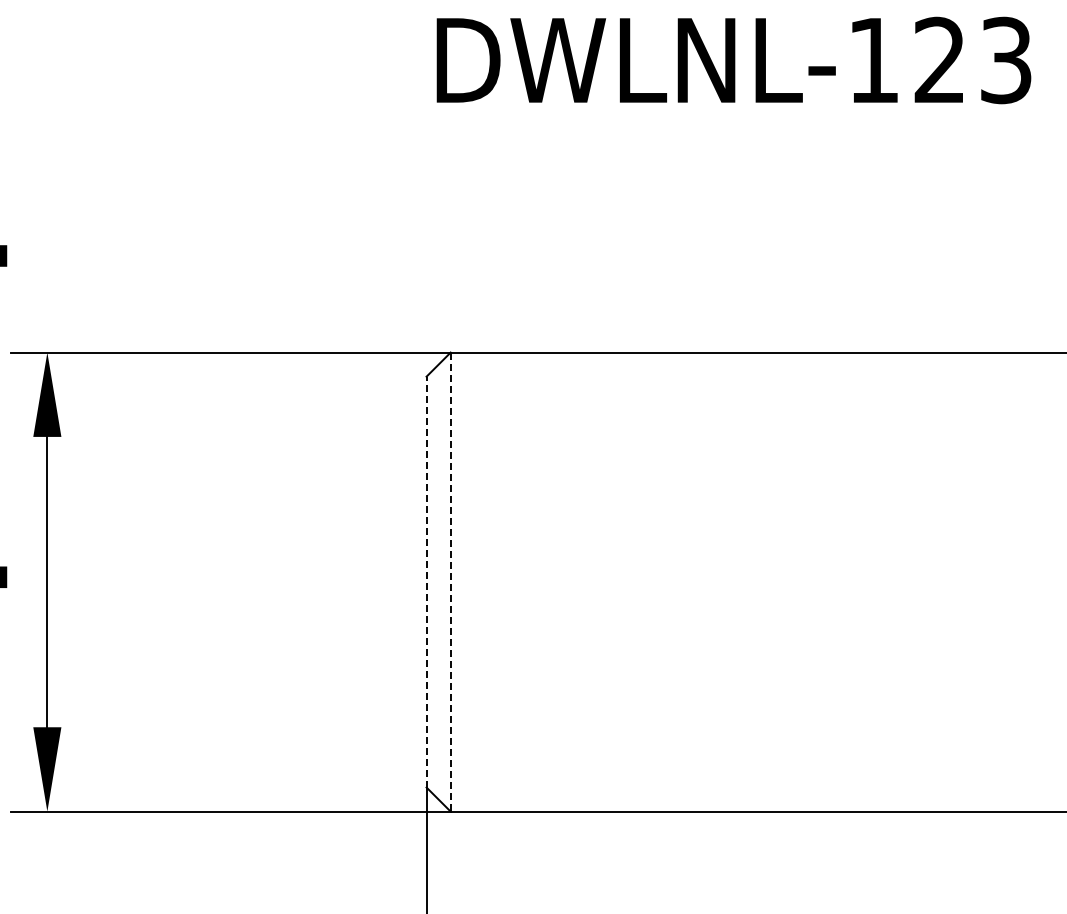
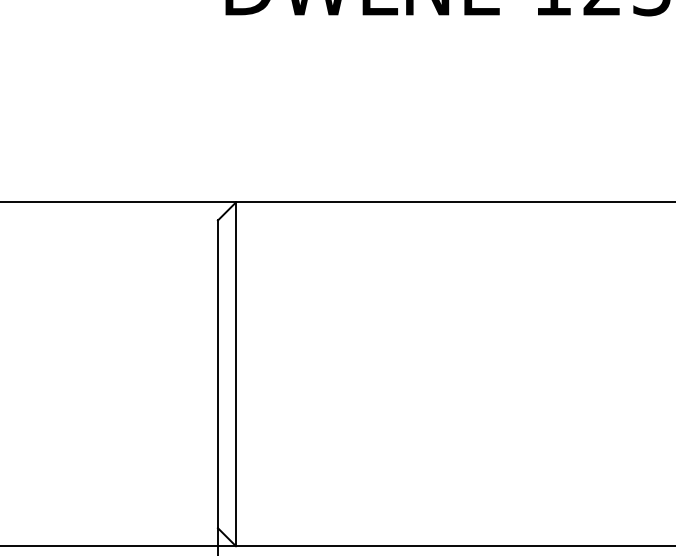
line: (426, 581) -> (217, 373), dashed -> solid
line: (450, 582) -> (235, 374), dashed -> solid

